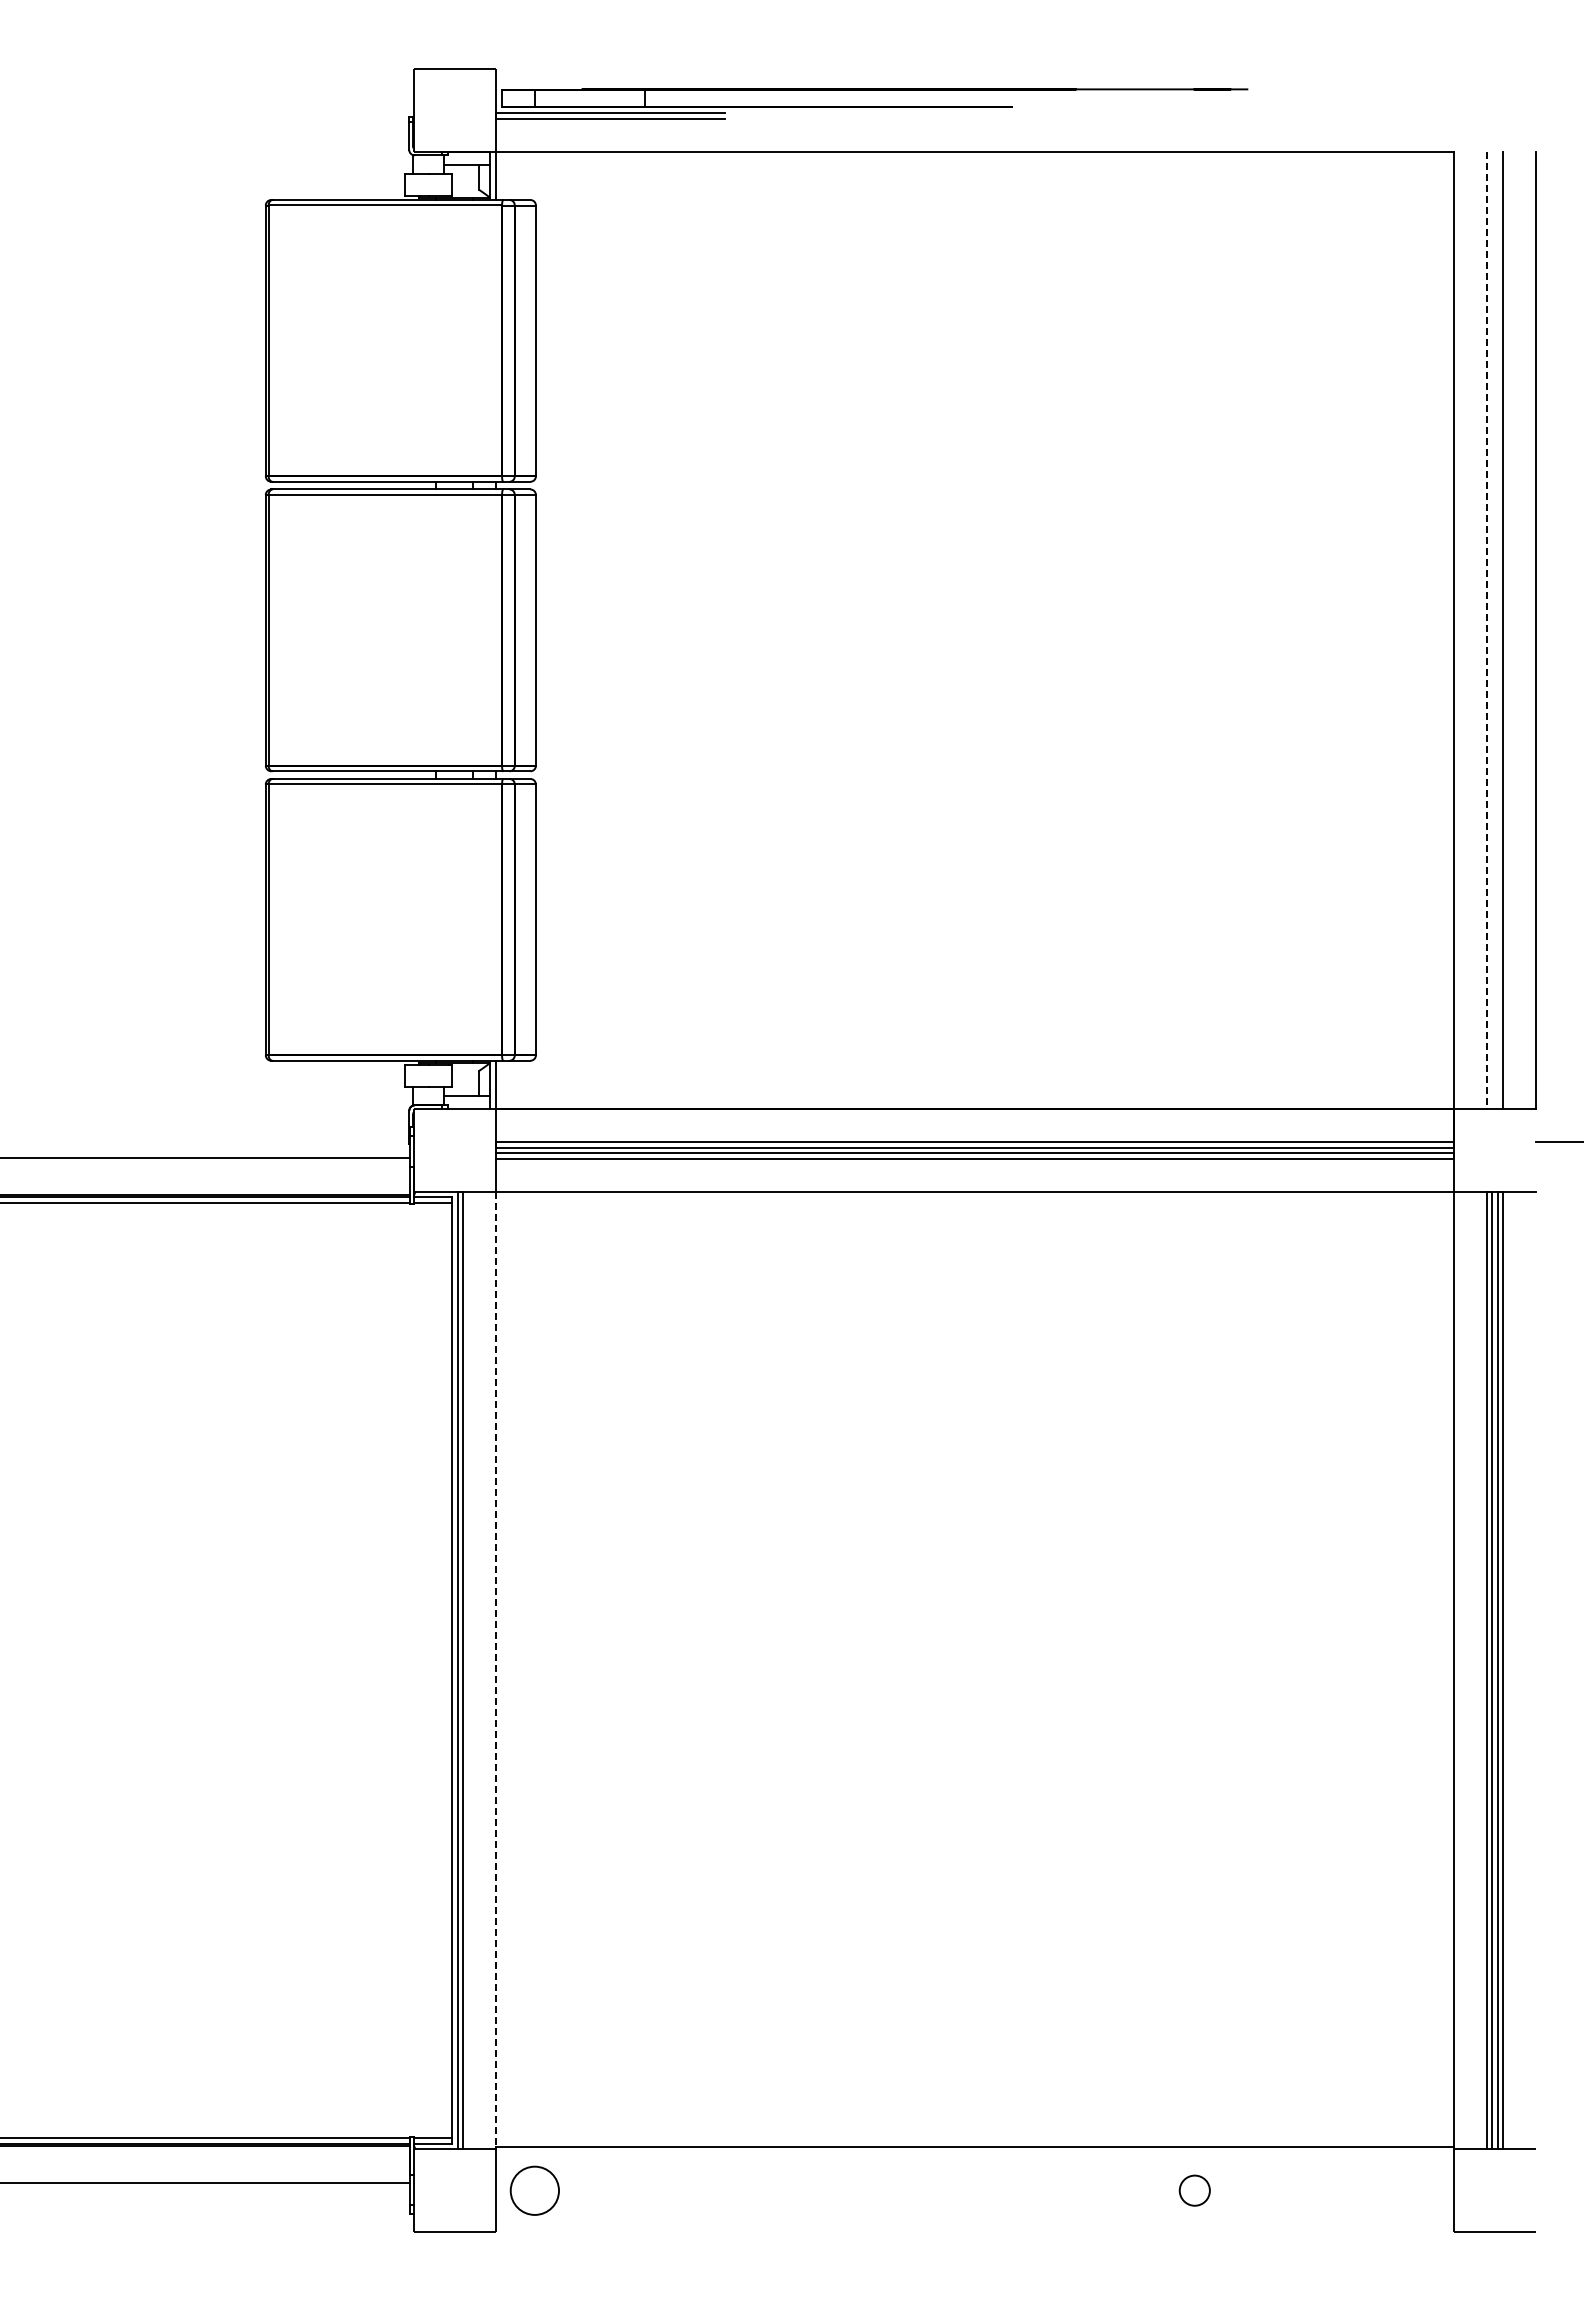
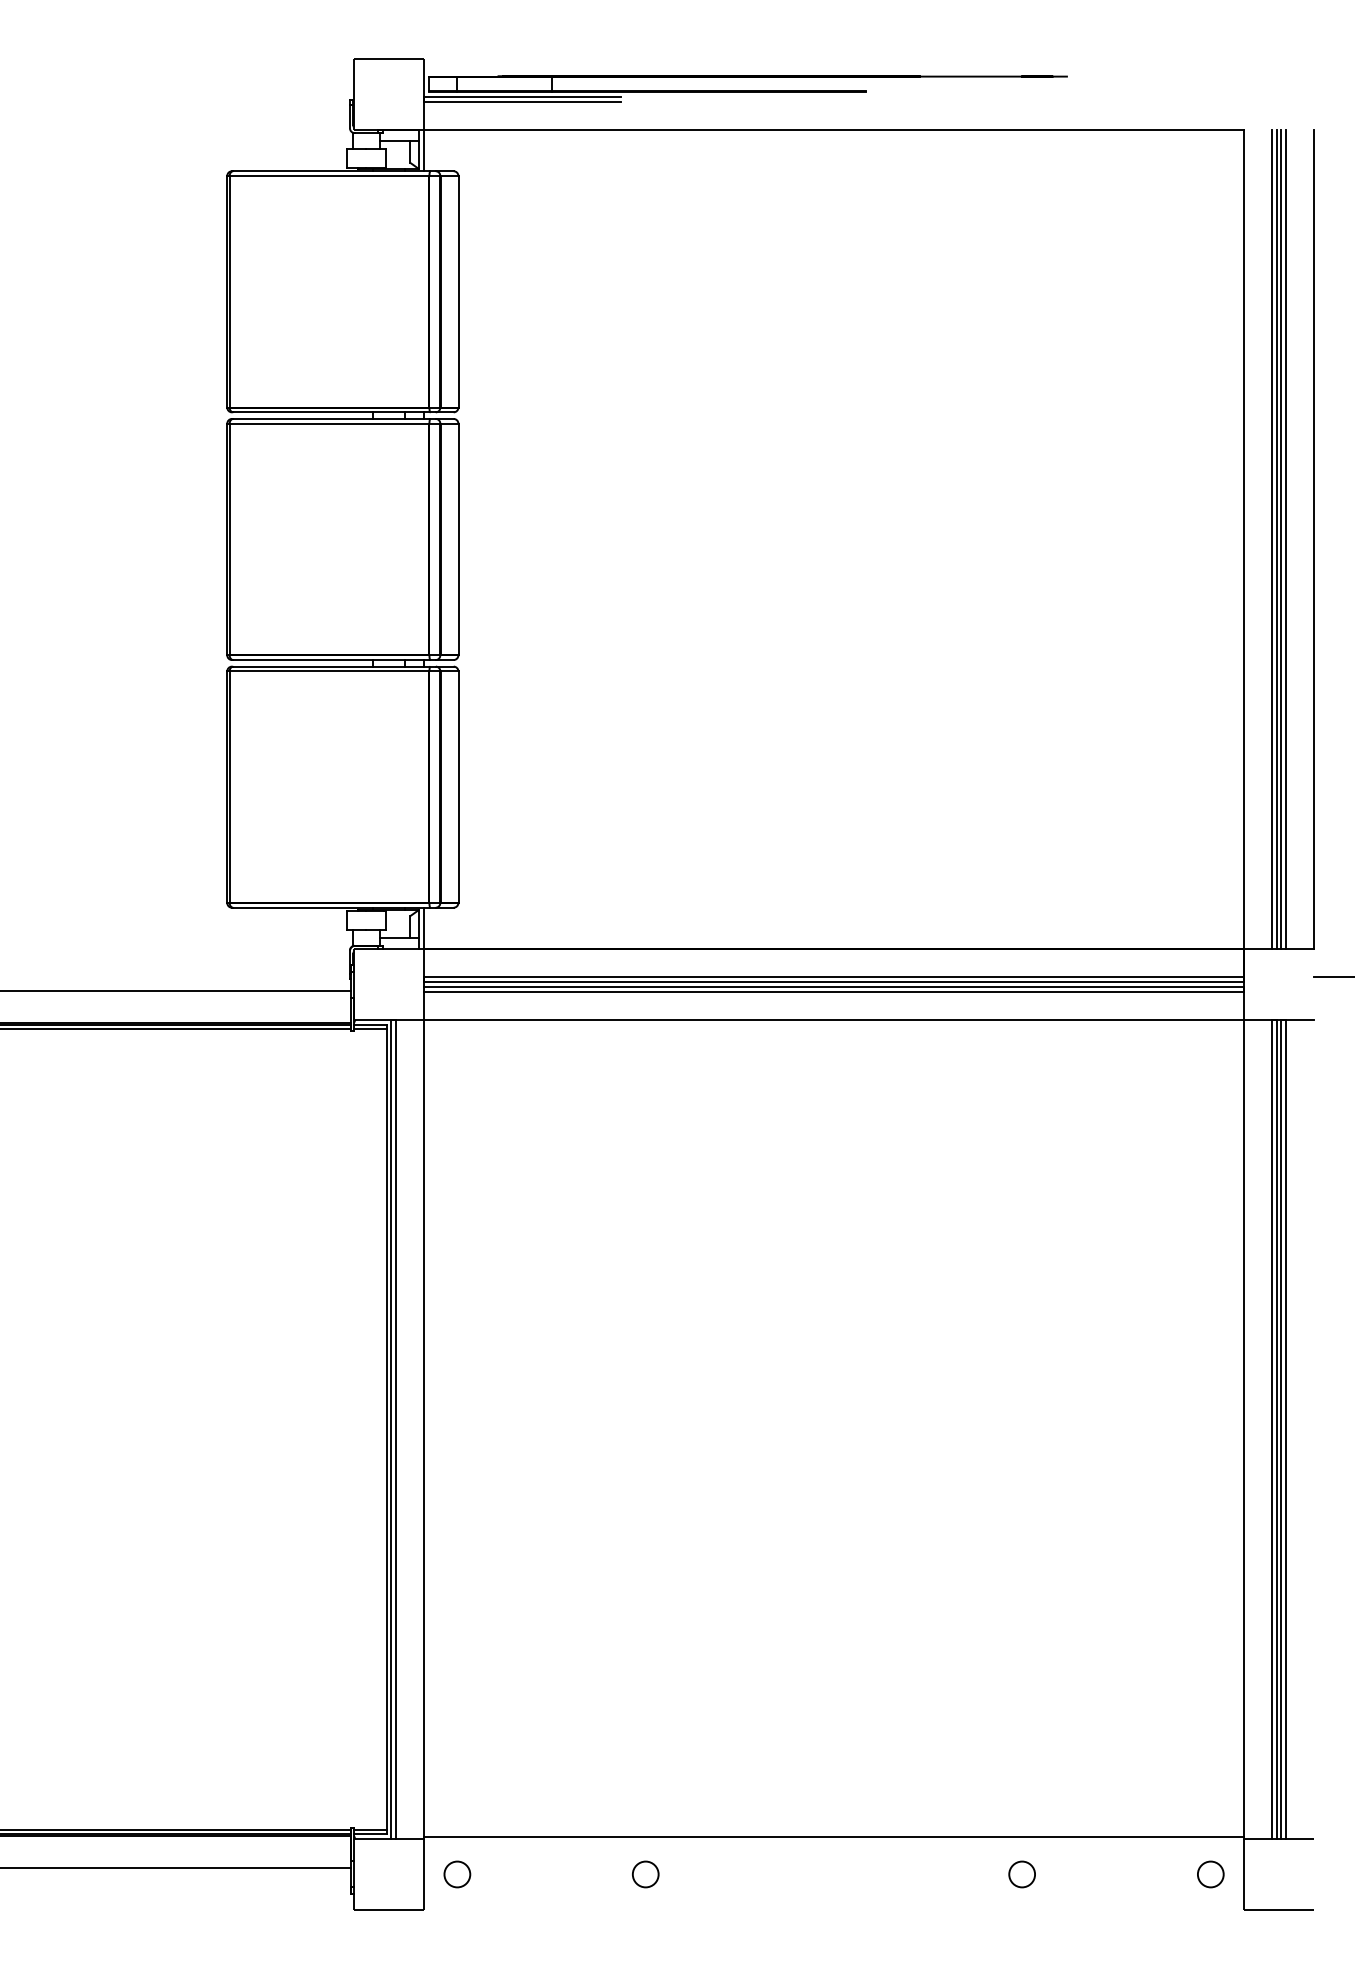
line: (1486, 630) -> (1271, 539), dashed -> solid
line: (1492, 630) -> (1276, 539), added
line: (1497, 630) -> (1281, 539), added
line: (496, 1669) -> (424, 1428), dashed -> solid
part: (534, 2190) -> (457, 1874), size x0.62
part: (754, 2190) -> (645, 1874), added
part: (1415, 2190) -> (1210, 1874), added

